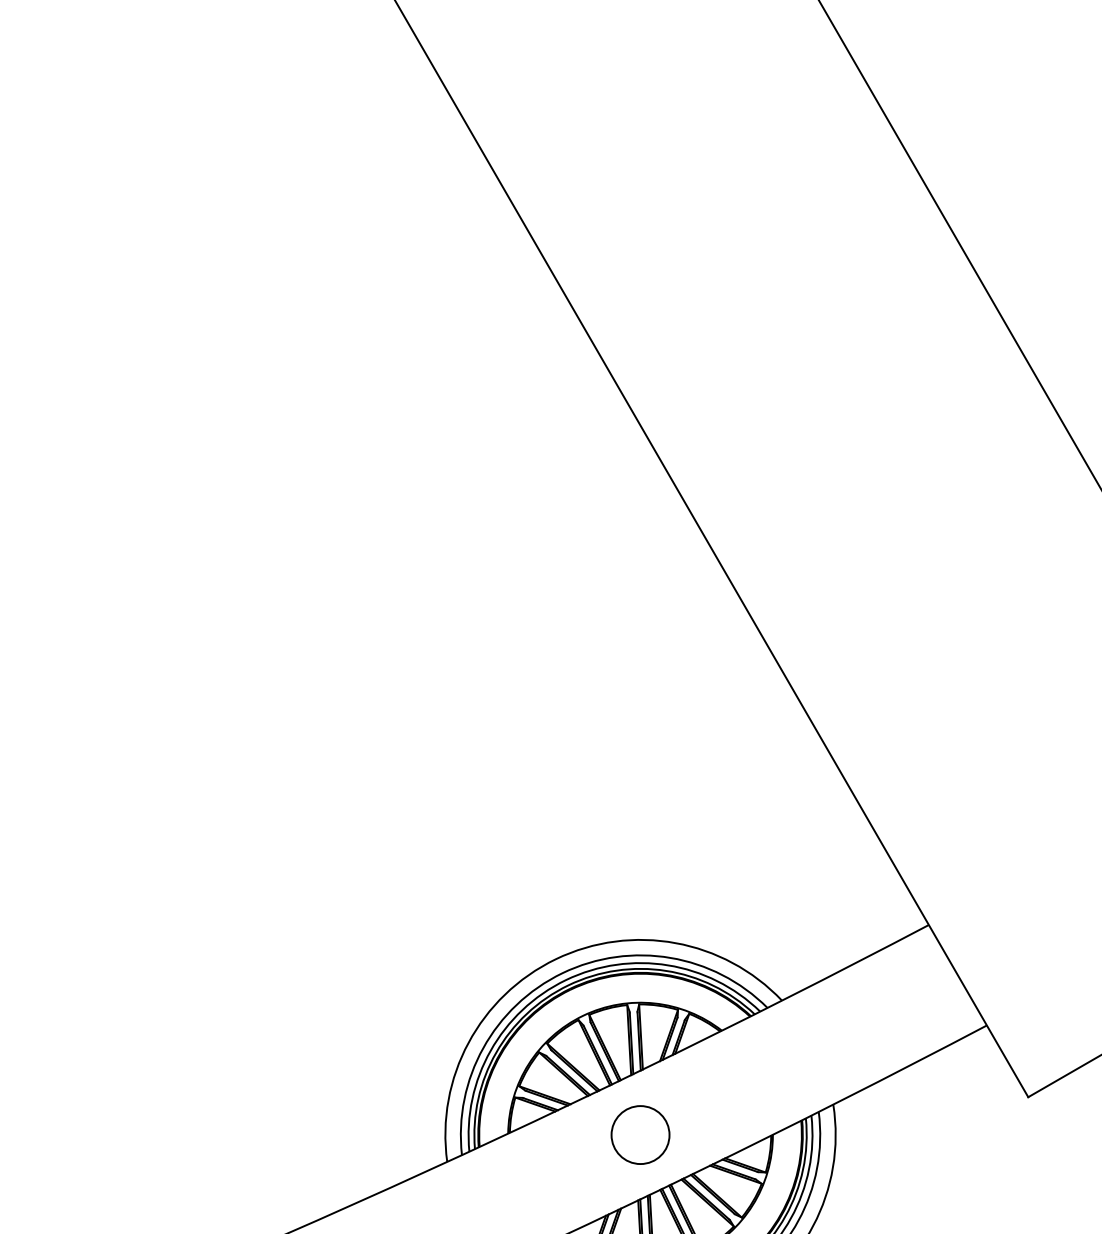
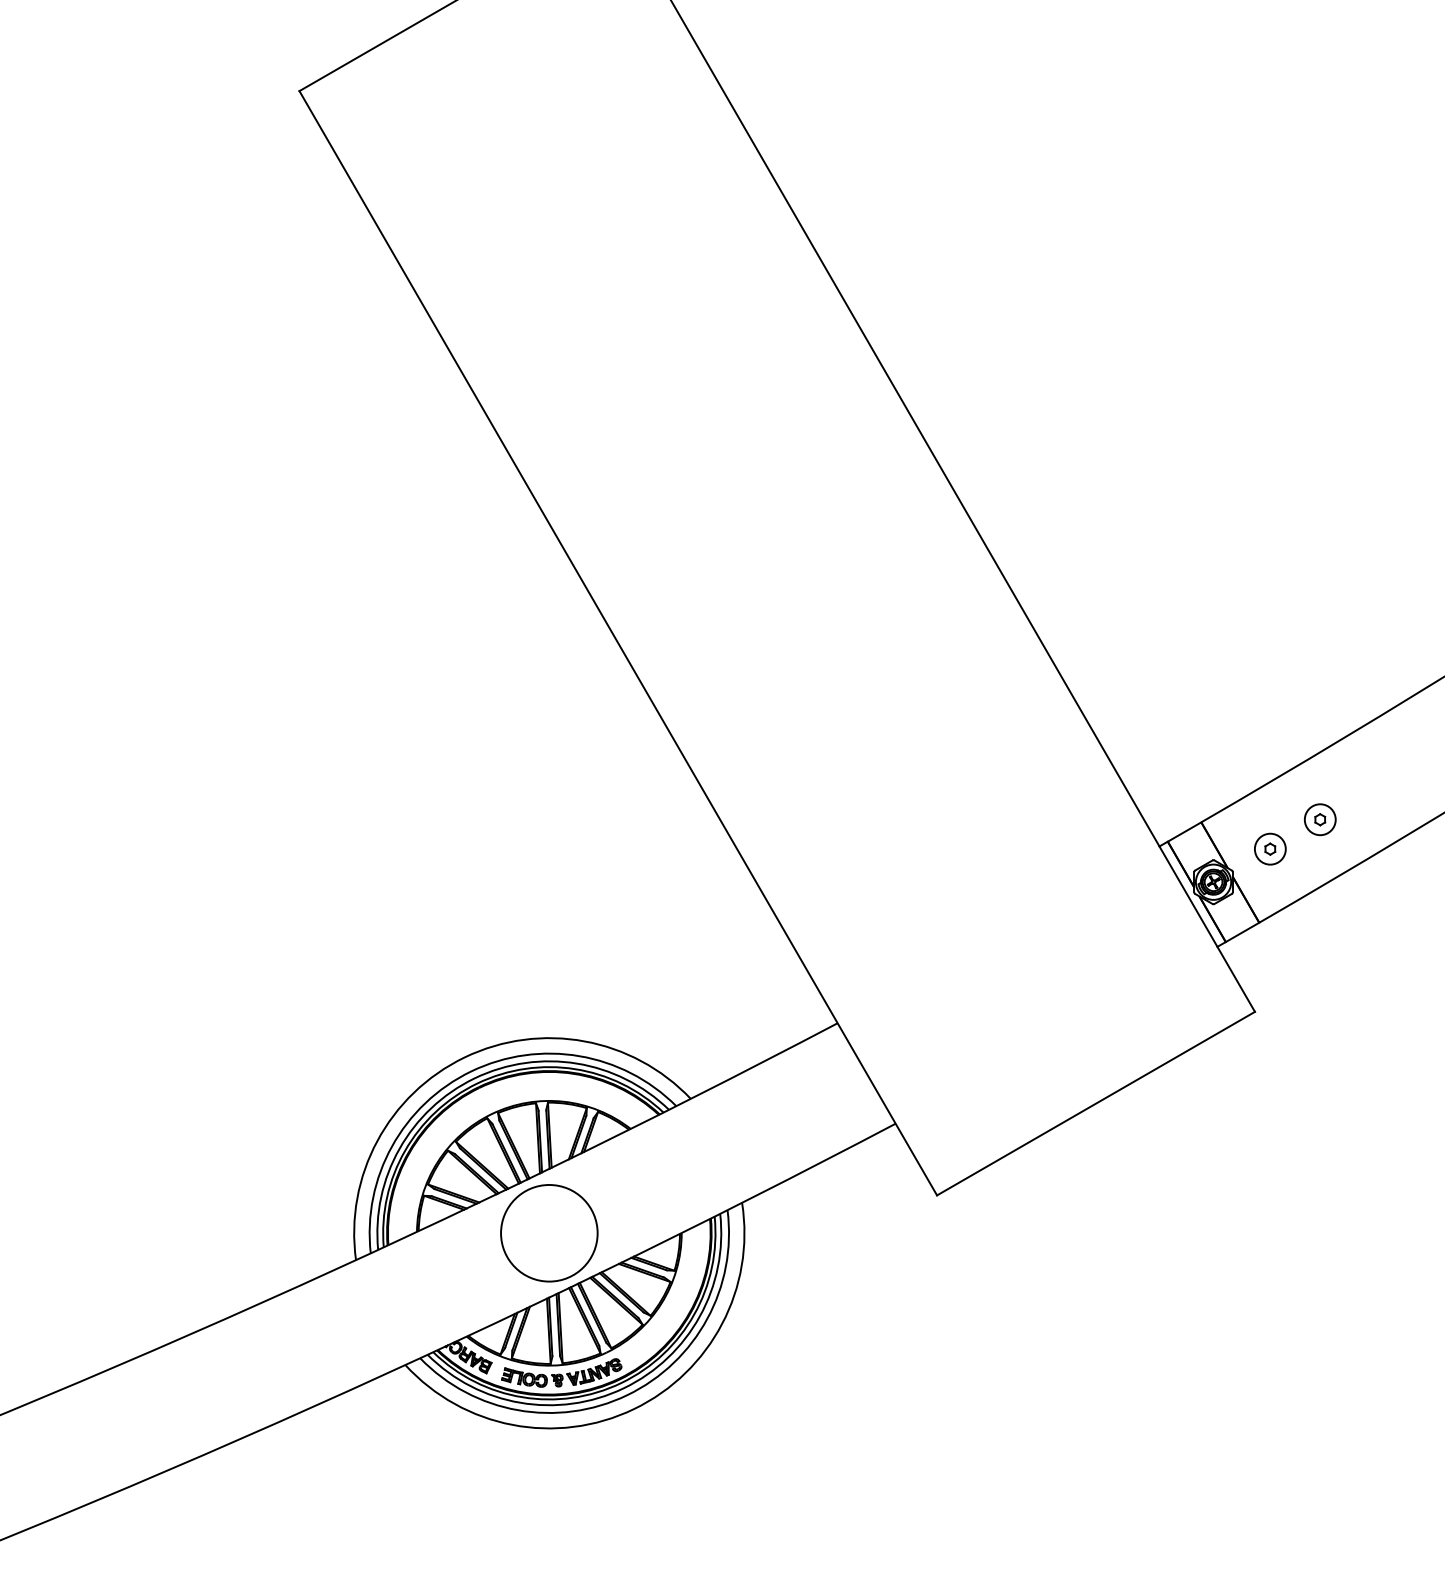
circle: (640, 1134) -> (549, 1232), size x1.67

